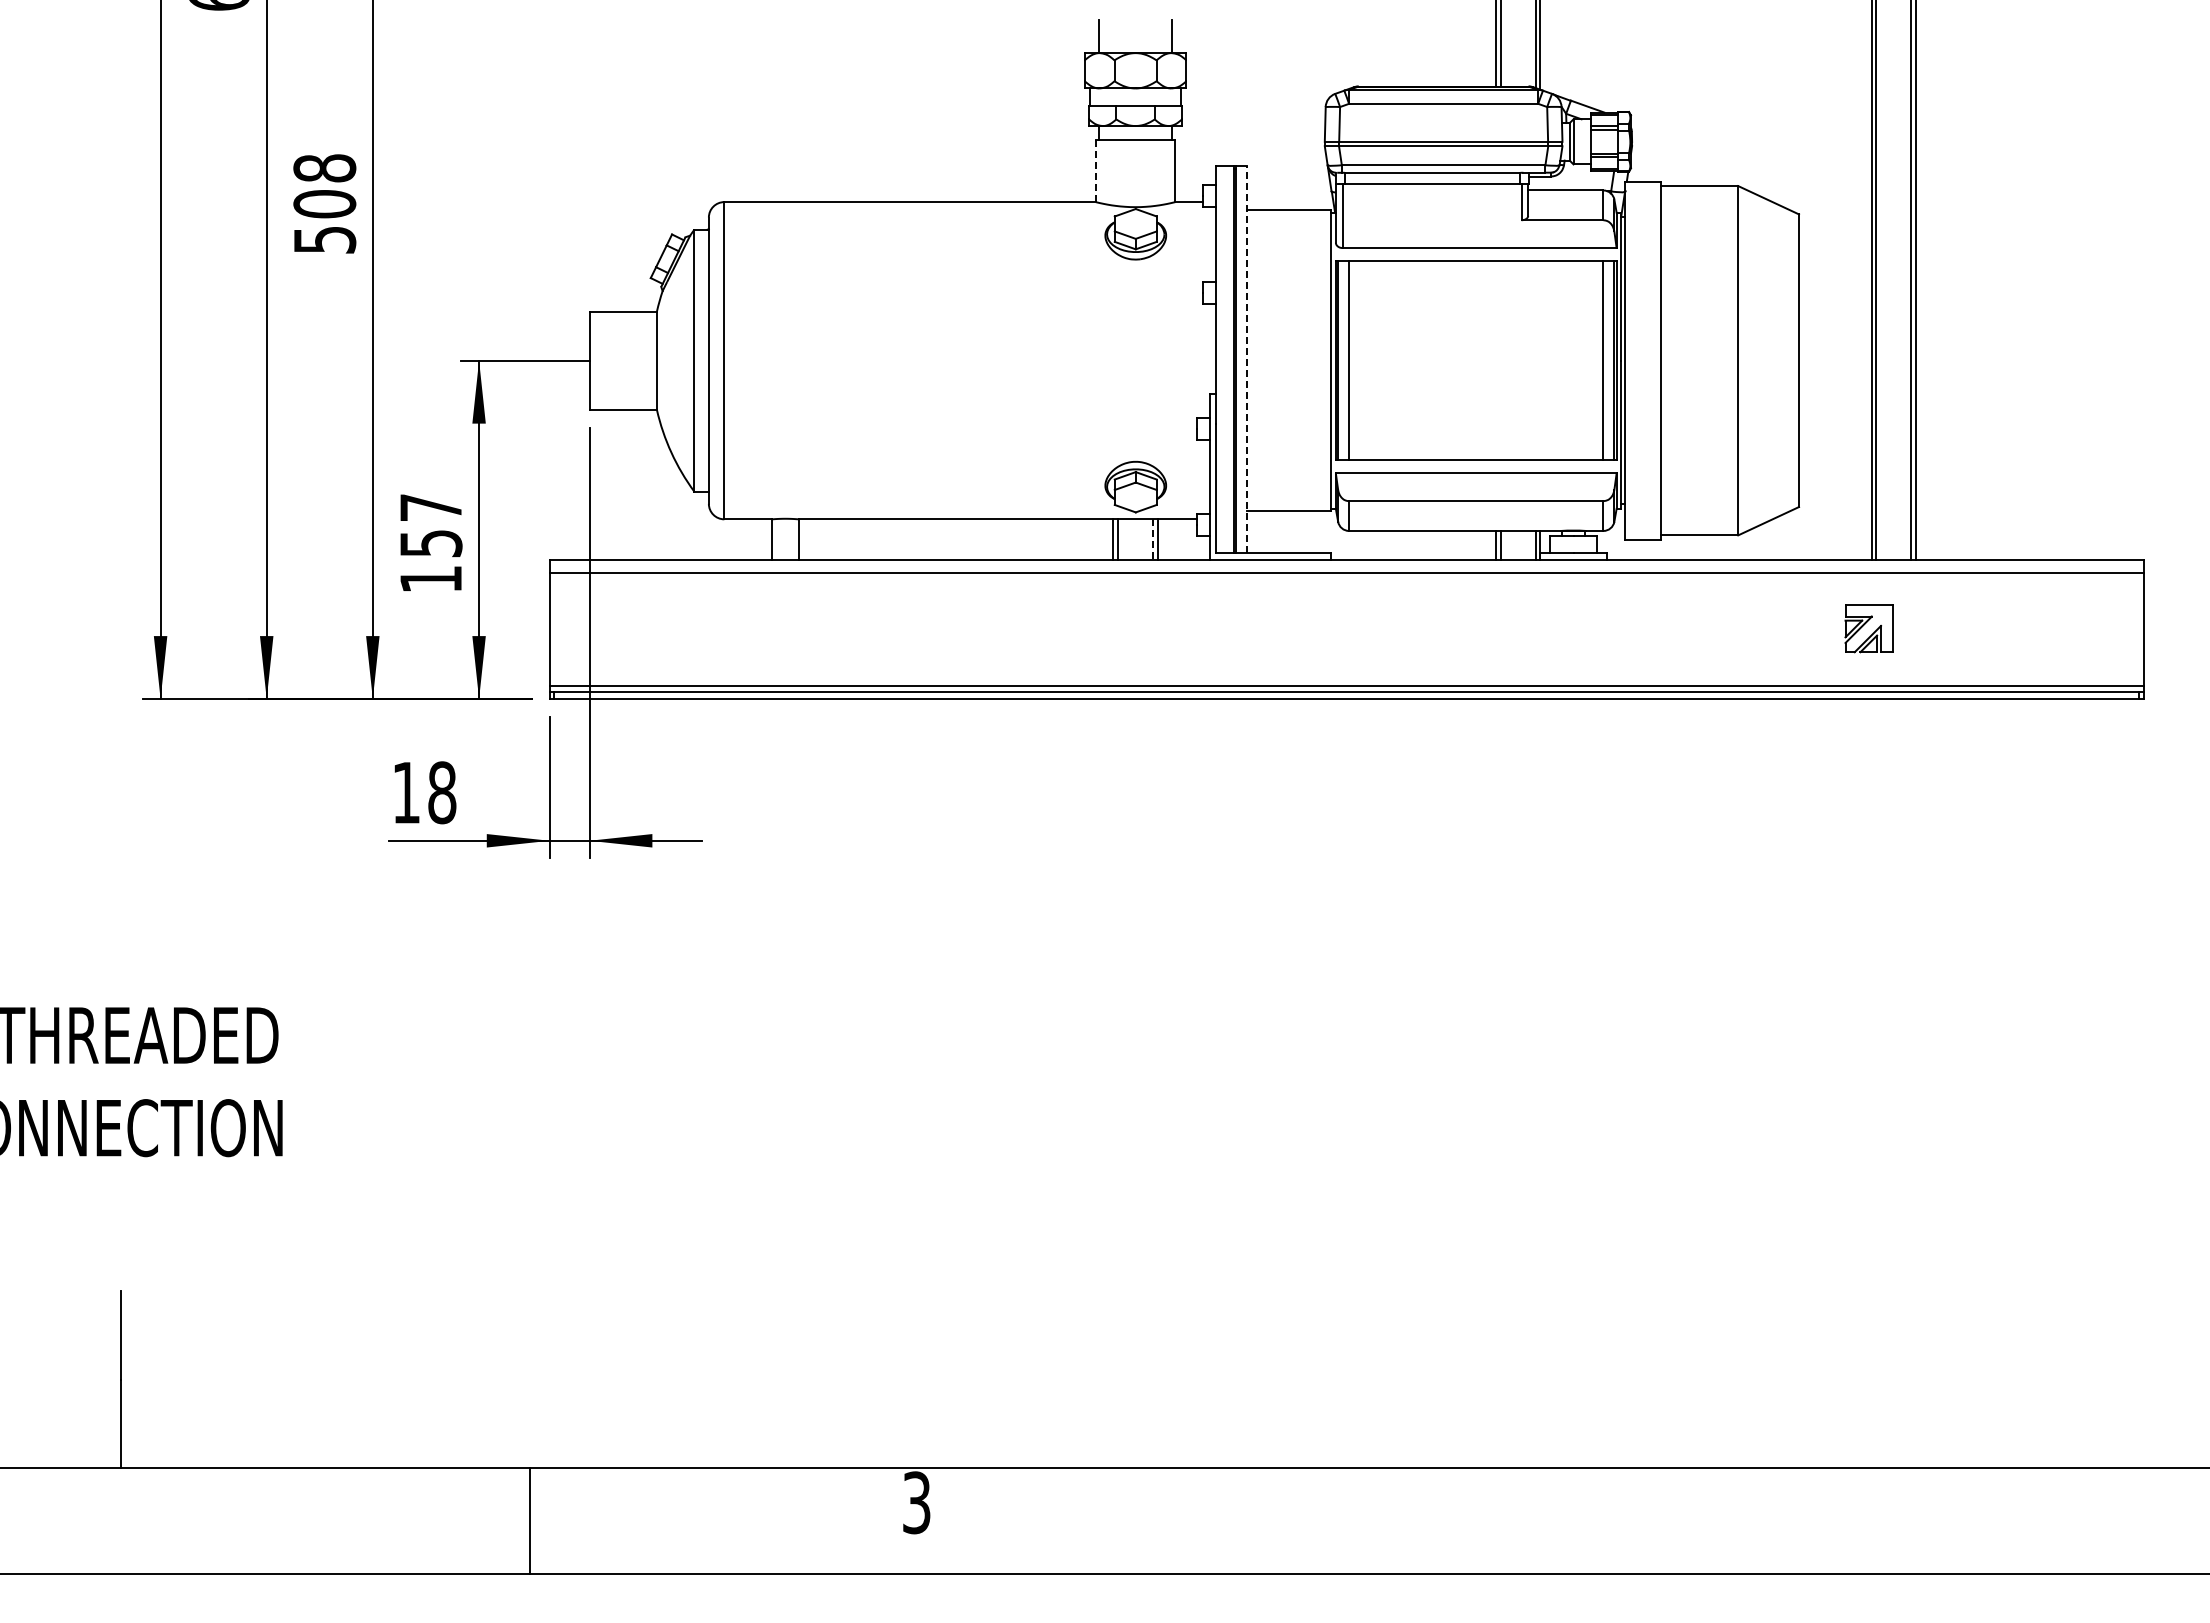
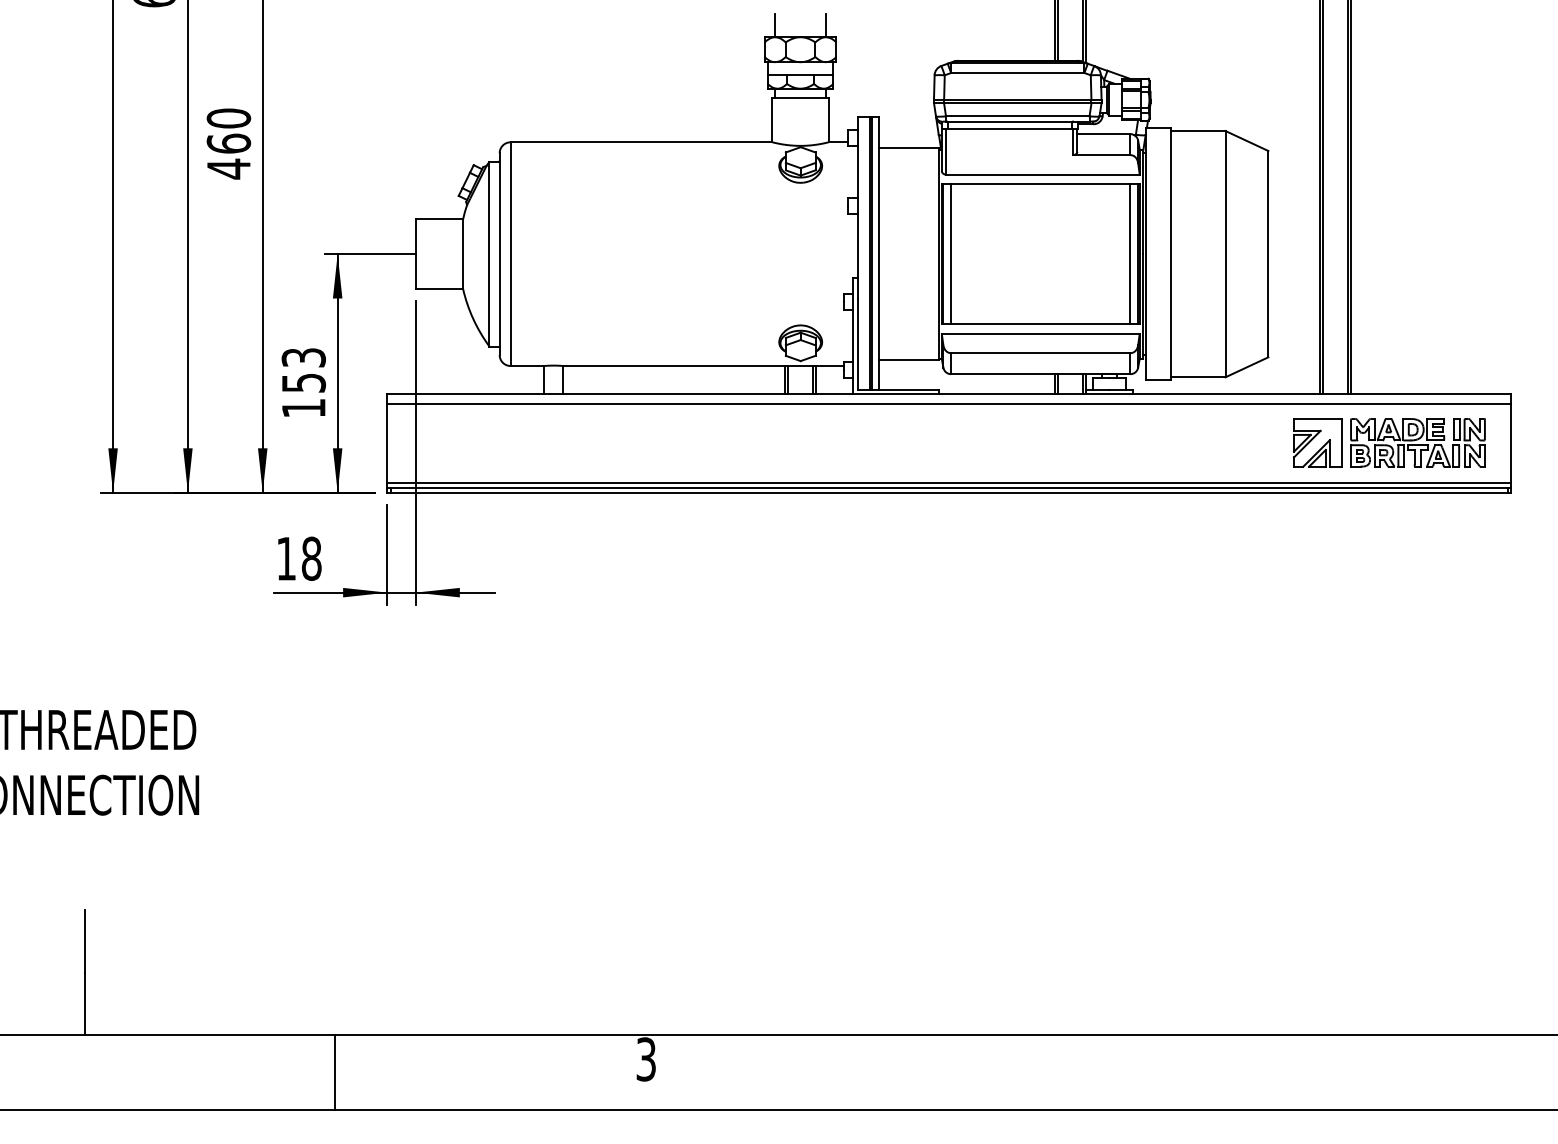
line: (1095, 171) -> (772, 120), dashed -> solid
text: (324, 204) -> (228, 144), 508 -> 460
line: (1247, 359) -> (879, 253), dashed -> solid
text: (430, 507) -> (303, 357), 157 -> 153
line: (1153, 540) -> (813, 380), dashed -> solid
part: (2011, 627) -> (1418, 442), added
part: (1868, 628) -> (1317, 442), size x1.43
line: (530, 1521) -> (335, 1072), moved

